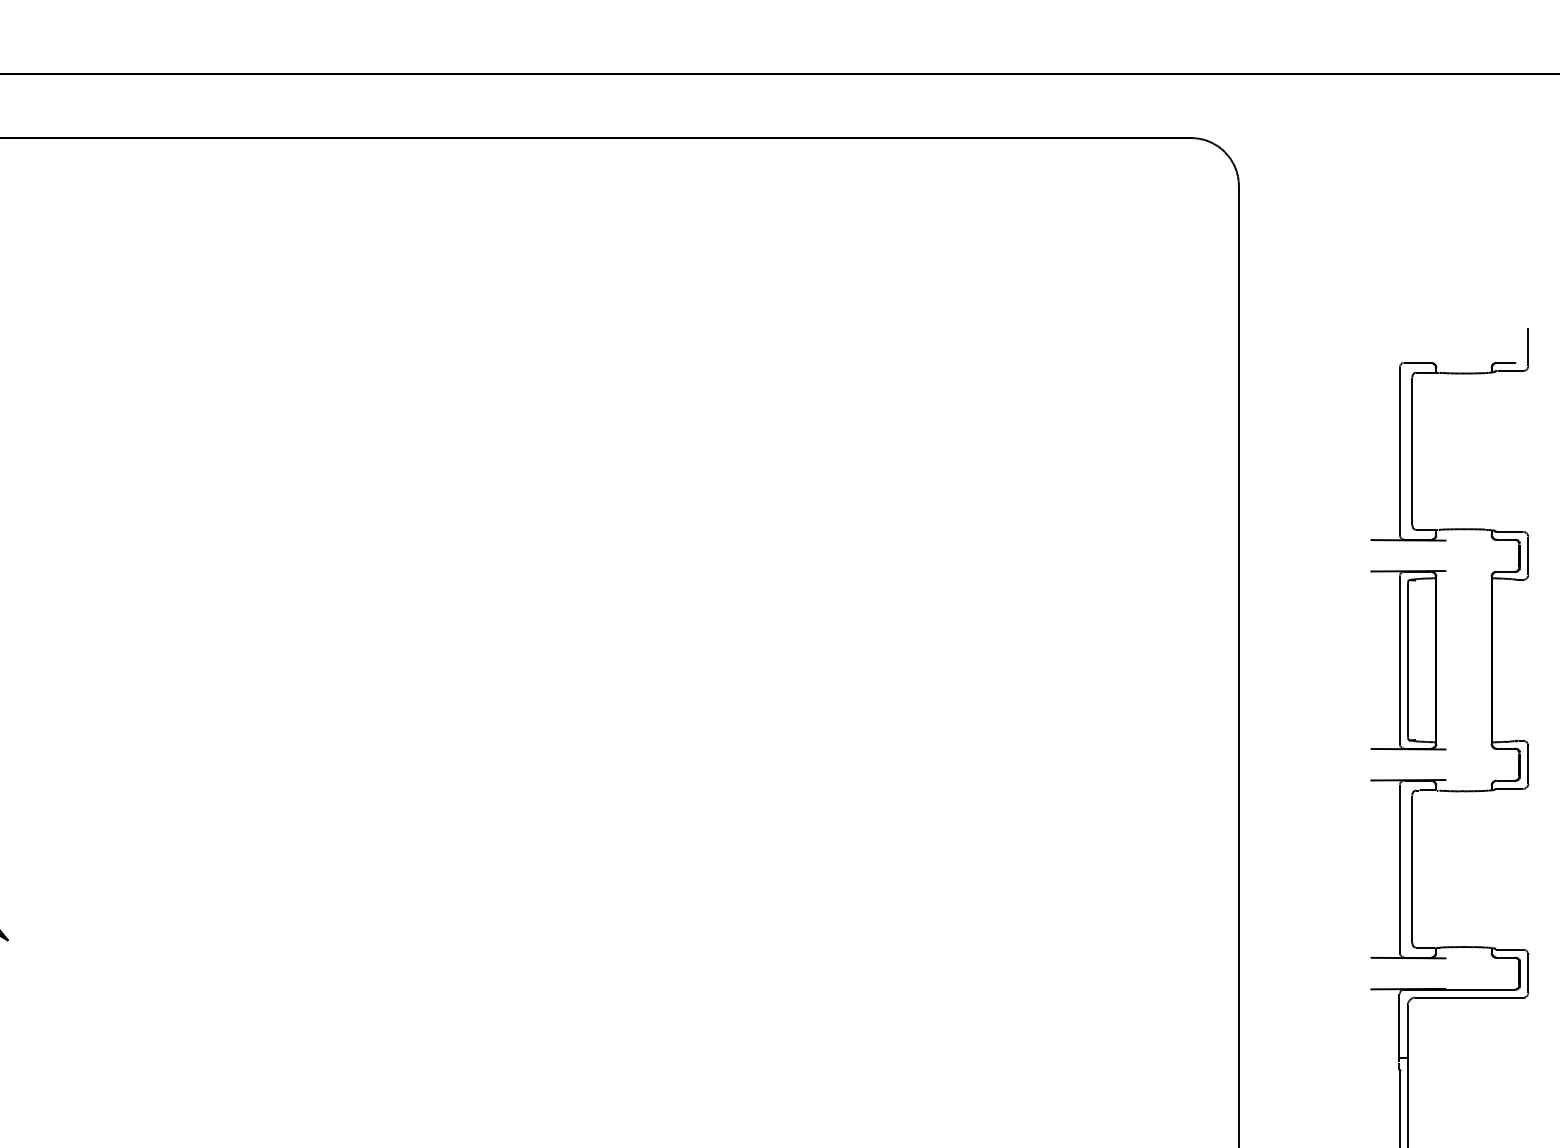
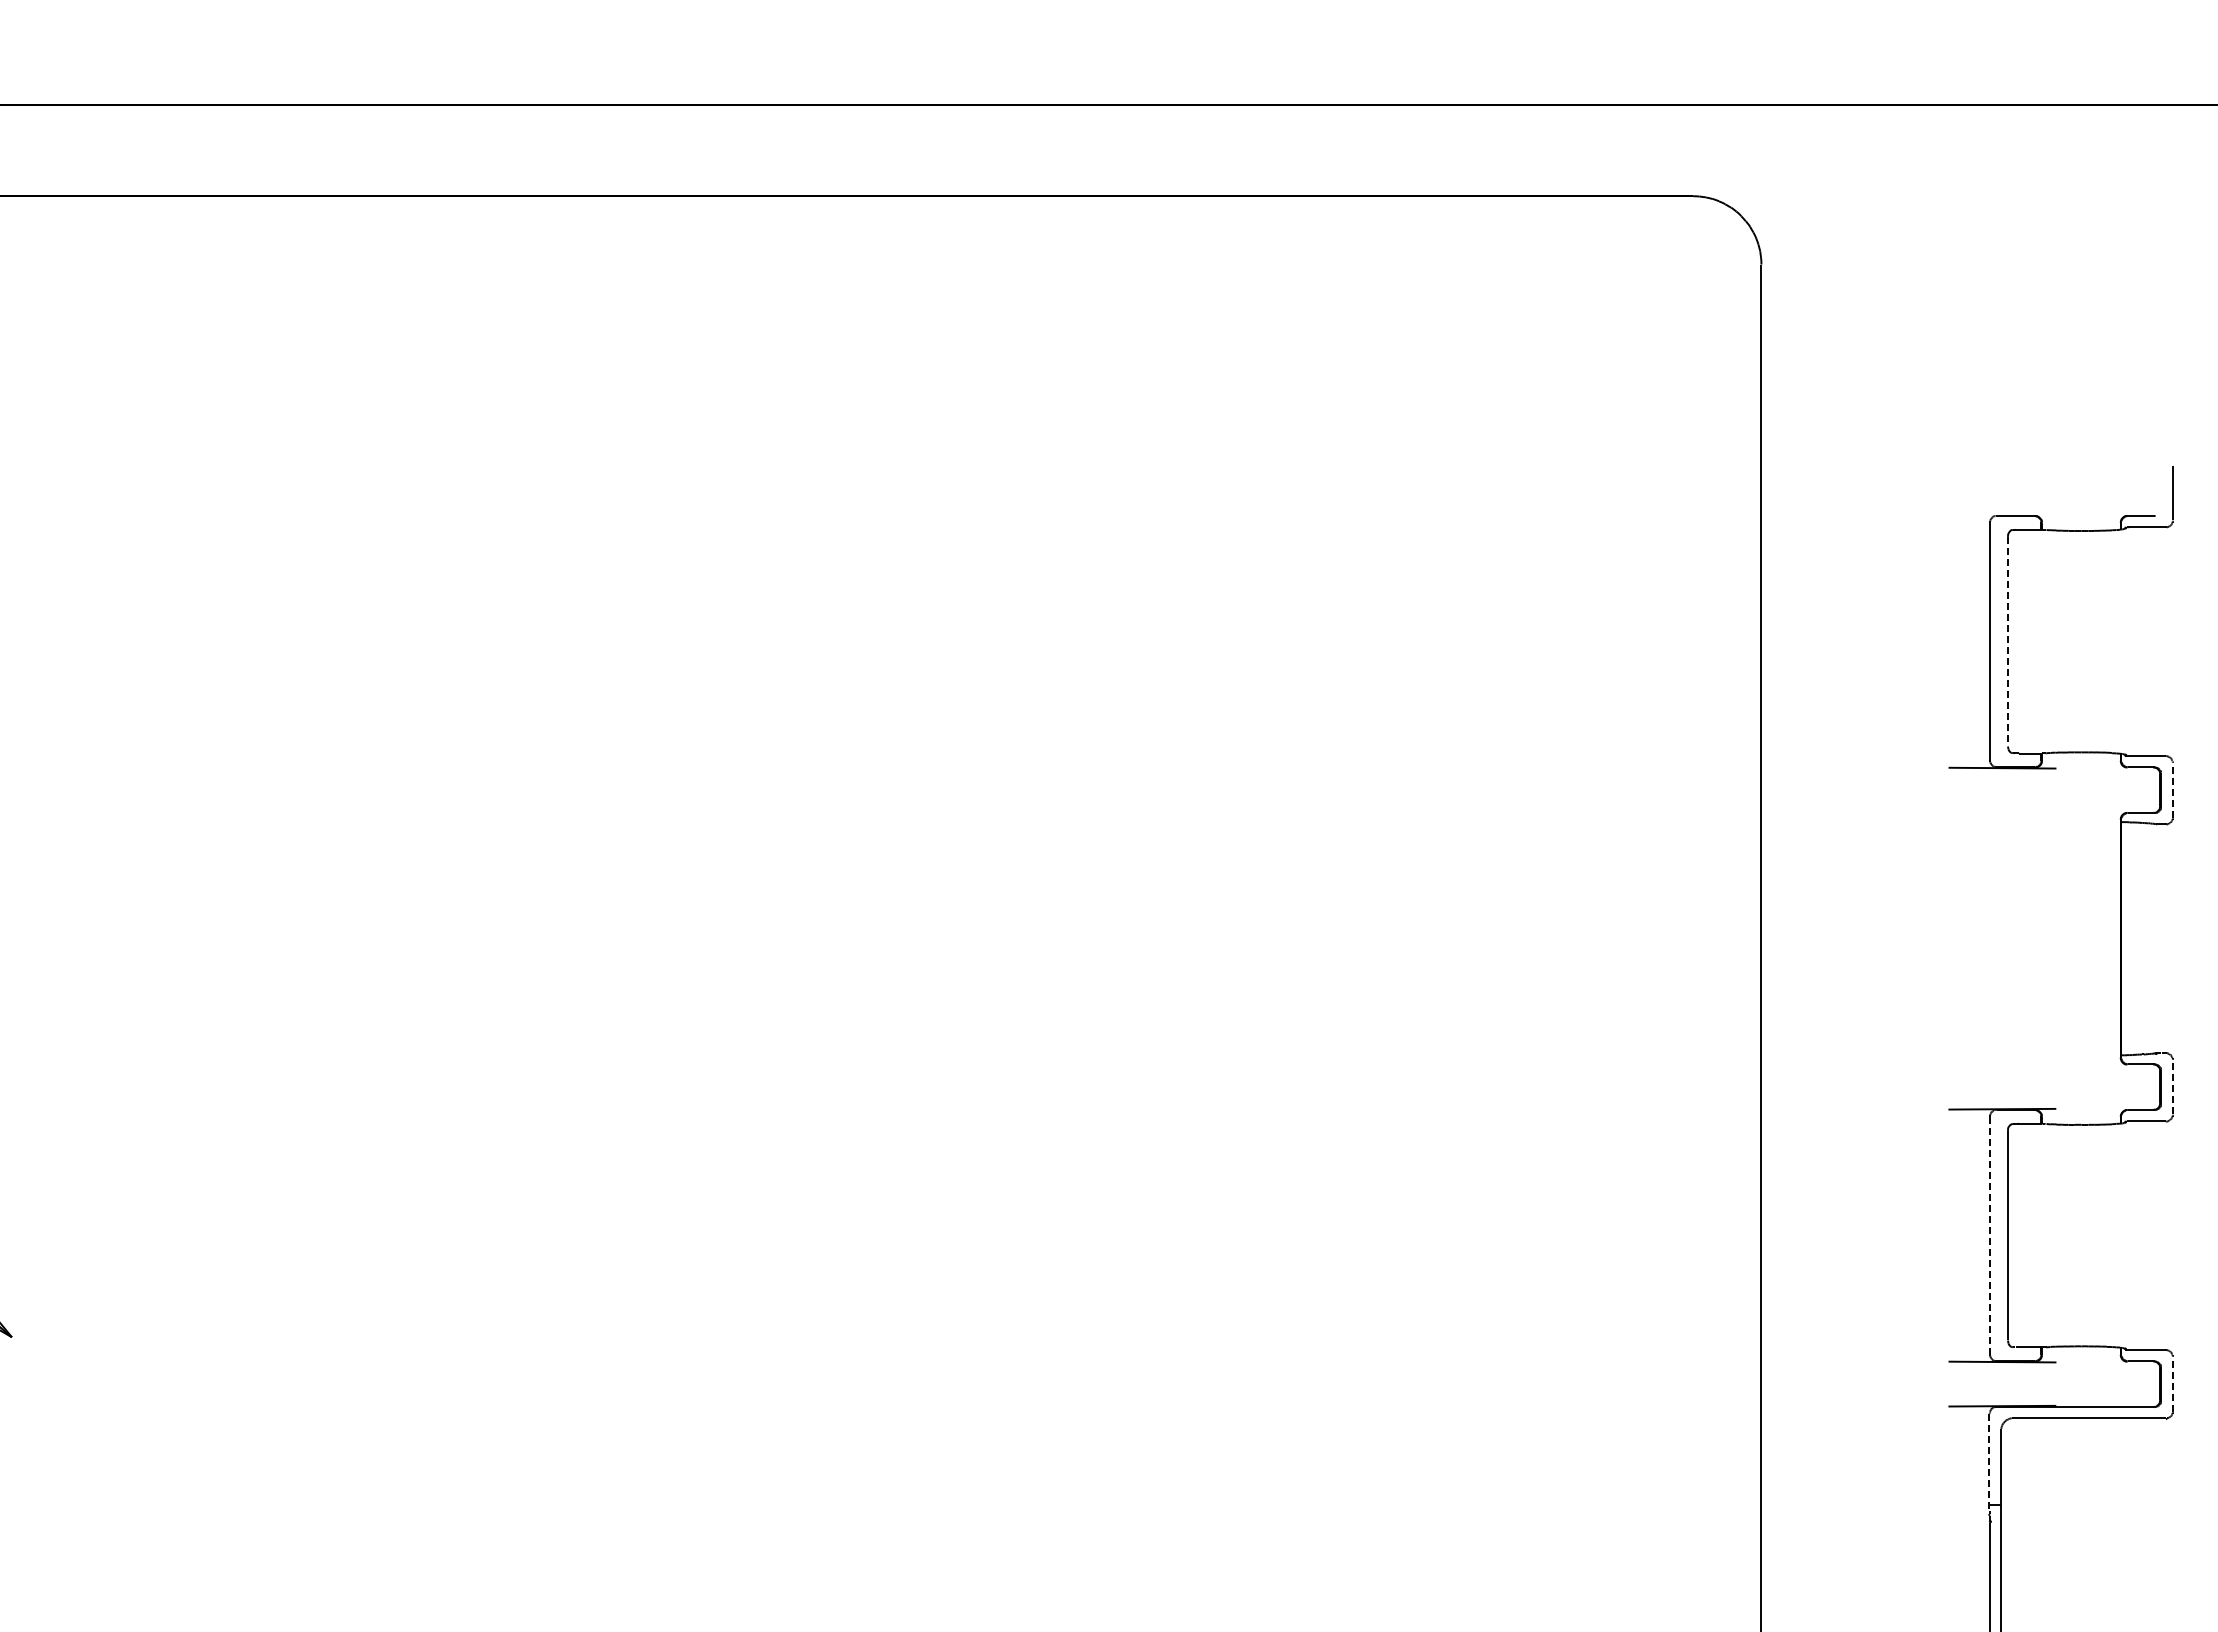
line: (1412, 451) -> (2007, 641), solid -> dashed
line: (1528, 555) -> (2172, 789), solid -> dashed
part: (1408, 660) -> (2002, 938), removed
line: (1528, 764) -> (2172, 1086), solid -> dashed
line: (1400, 869) -> (1990, 1235), solid -> dashed
line: (1528, 973) -> (2172, 1383), solid -> dashed
line: (1399, 1028) -> (1989, 1462), solid -> dashed

